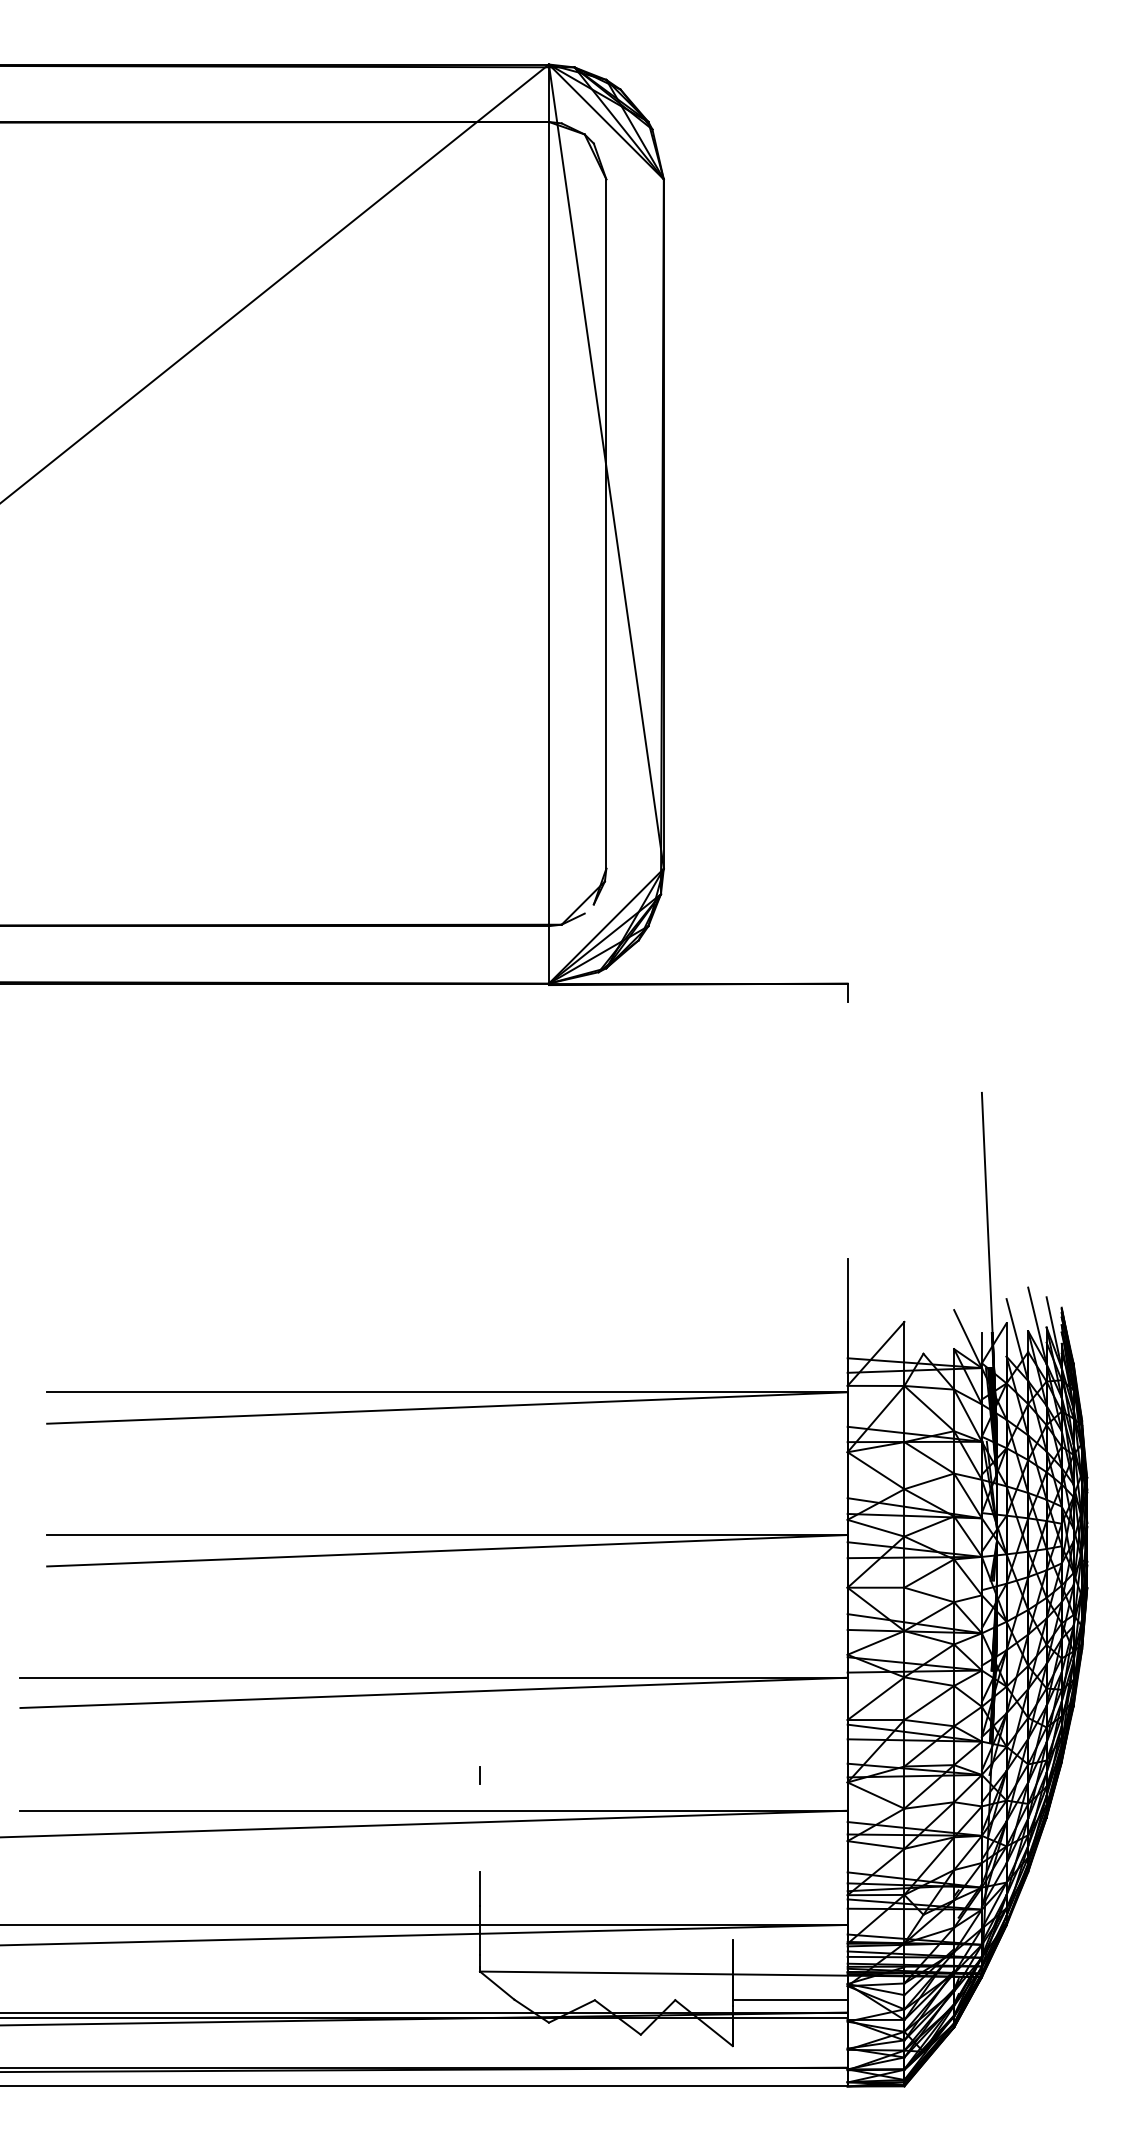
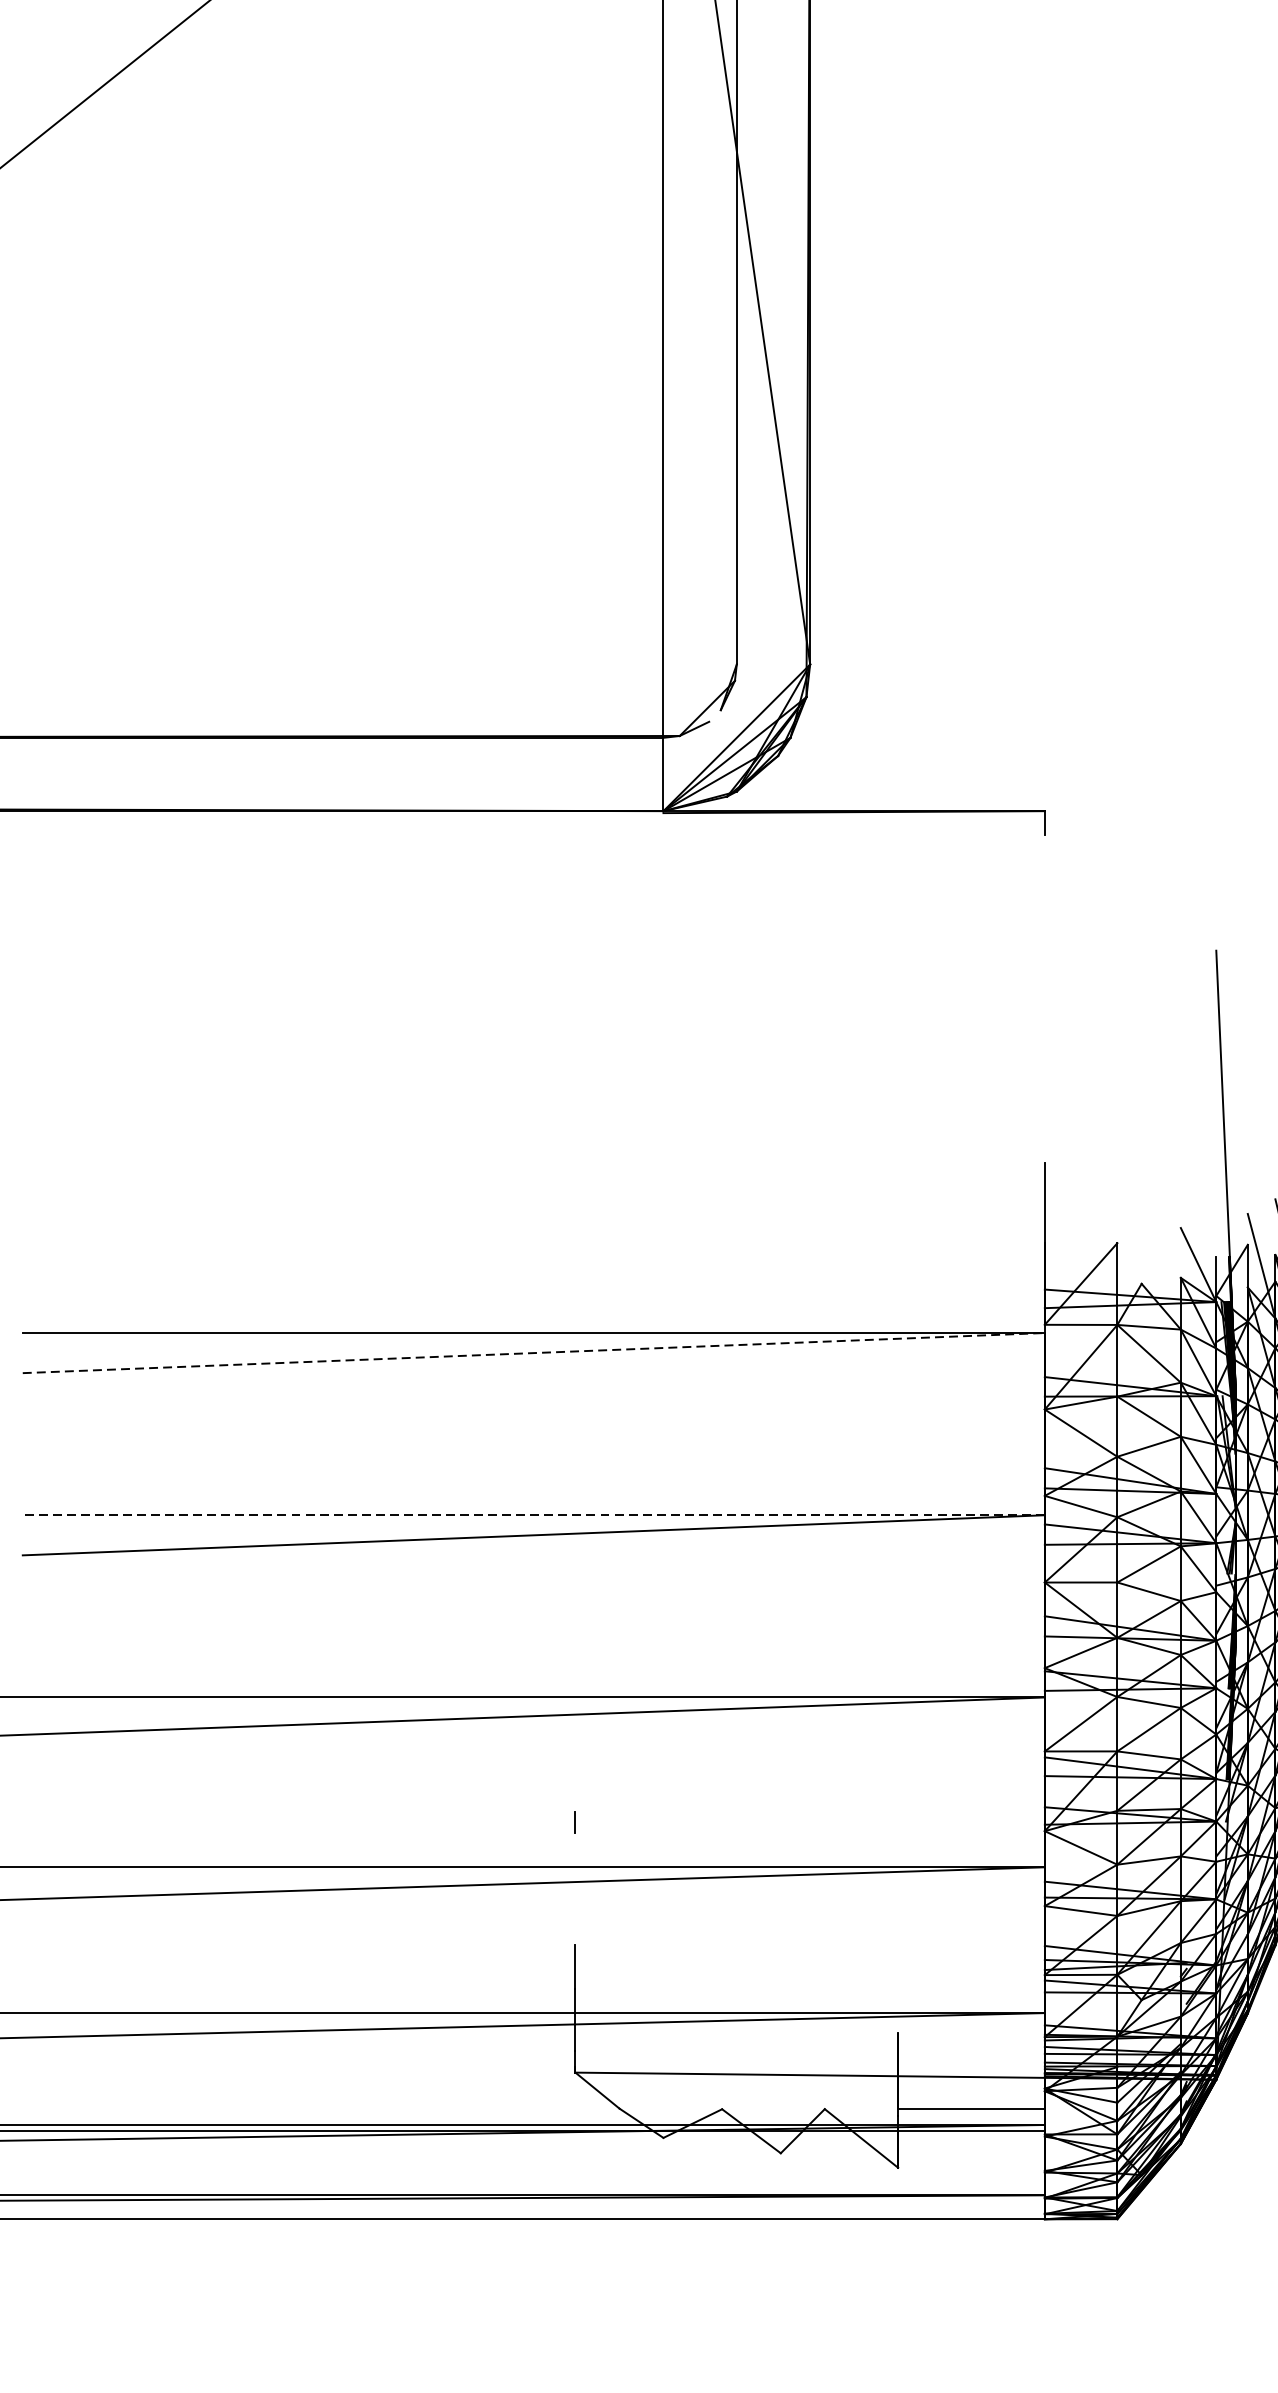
line: (447, 1408) -> (533, 1353), solid -> dashed
line: (446, 1535) -> (532, 1515), solid -> dashed

